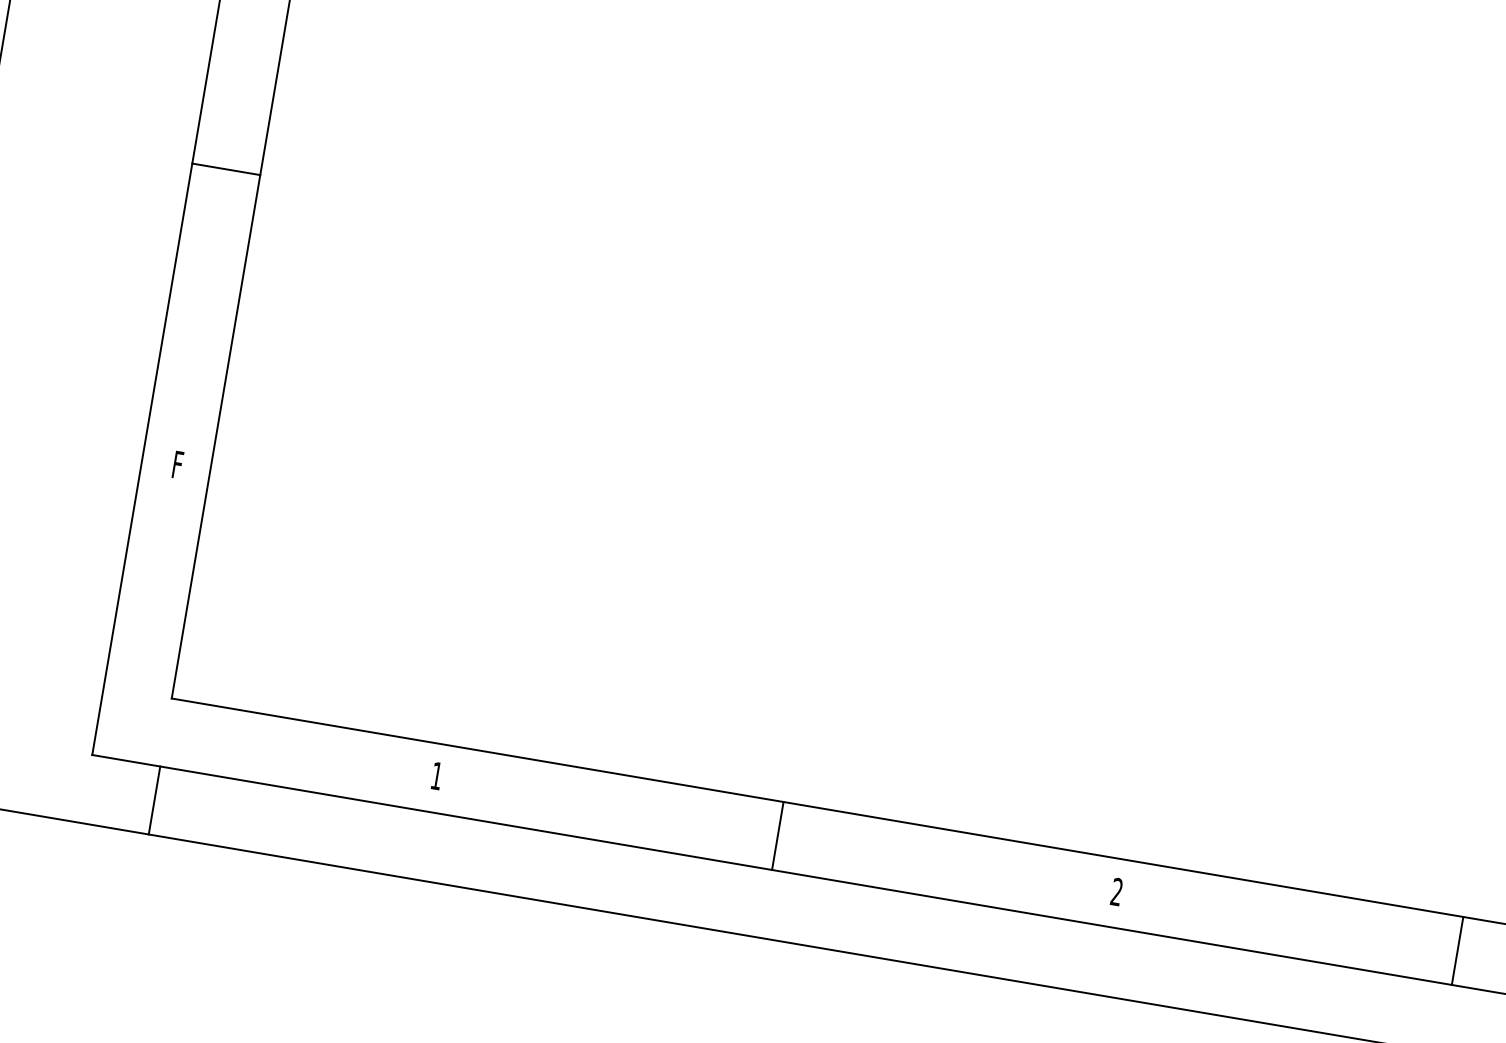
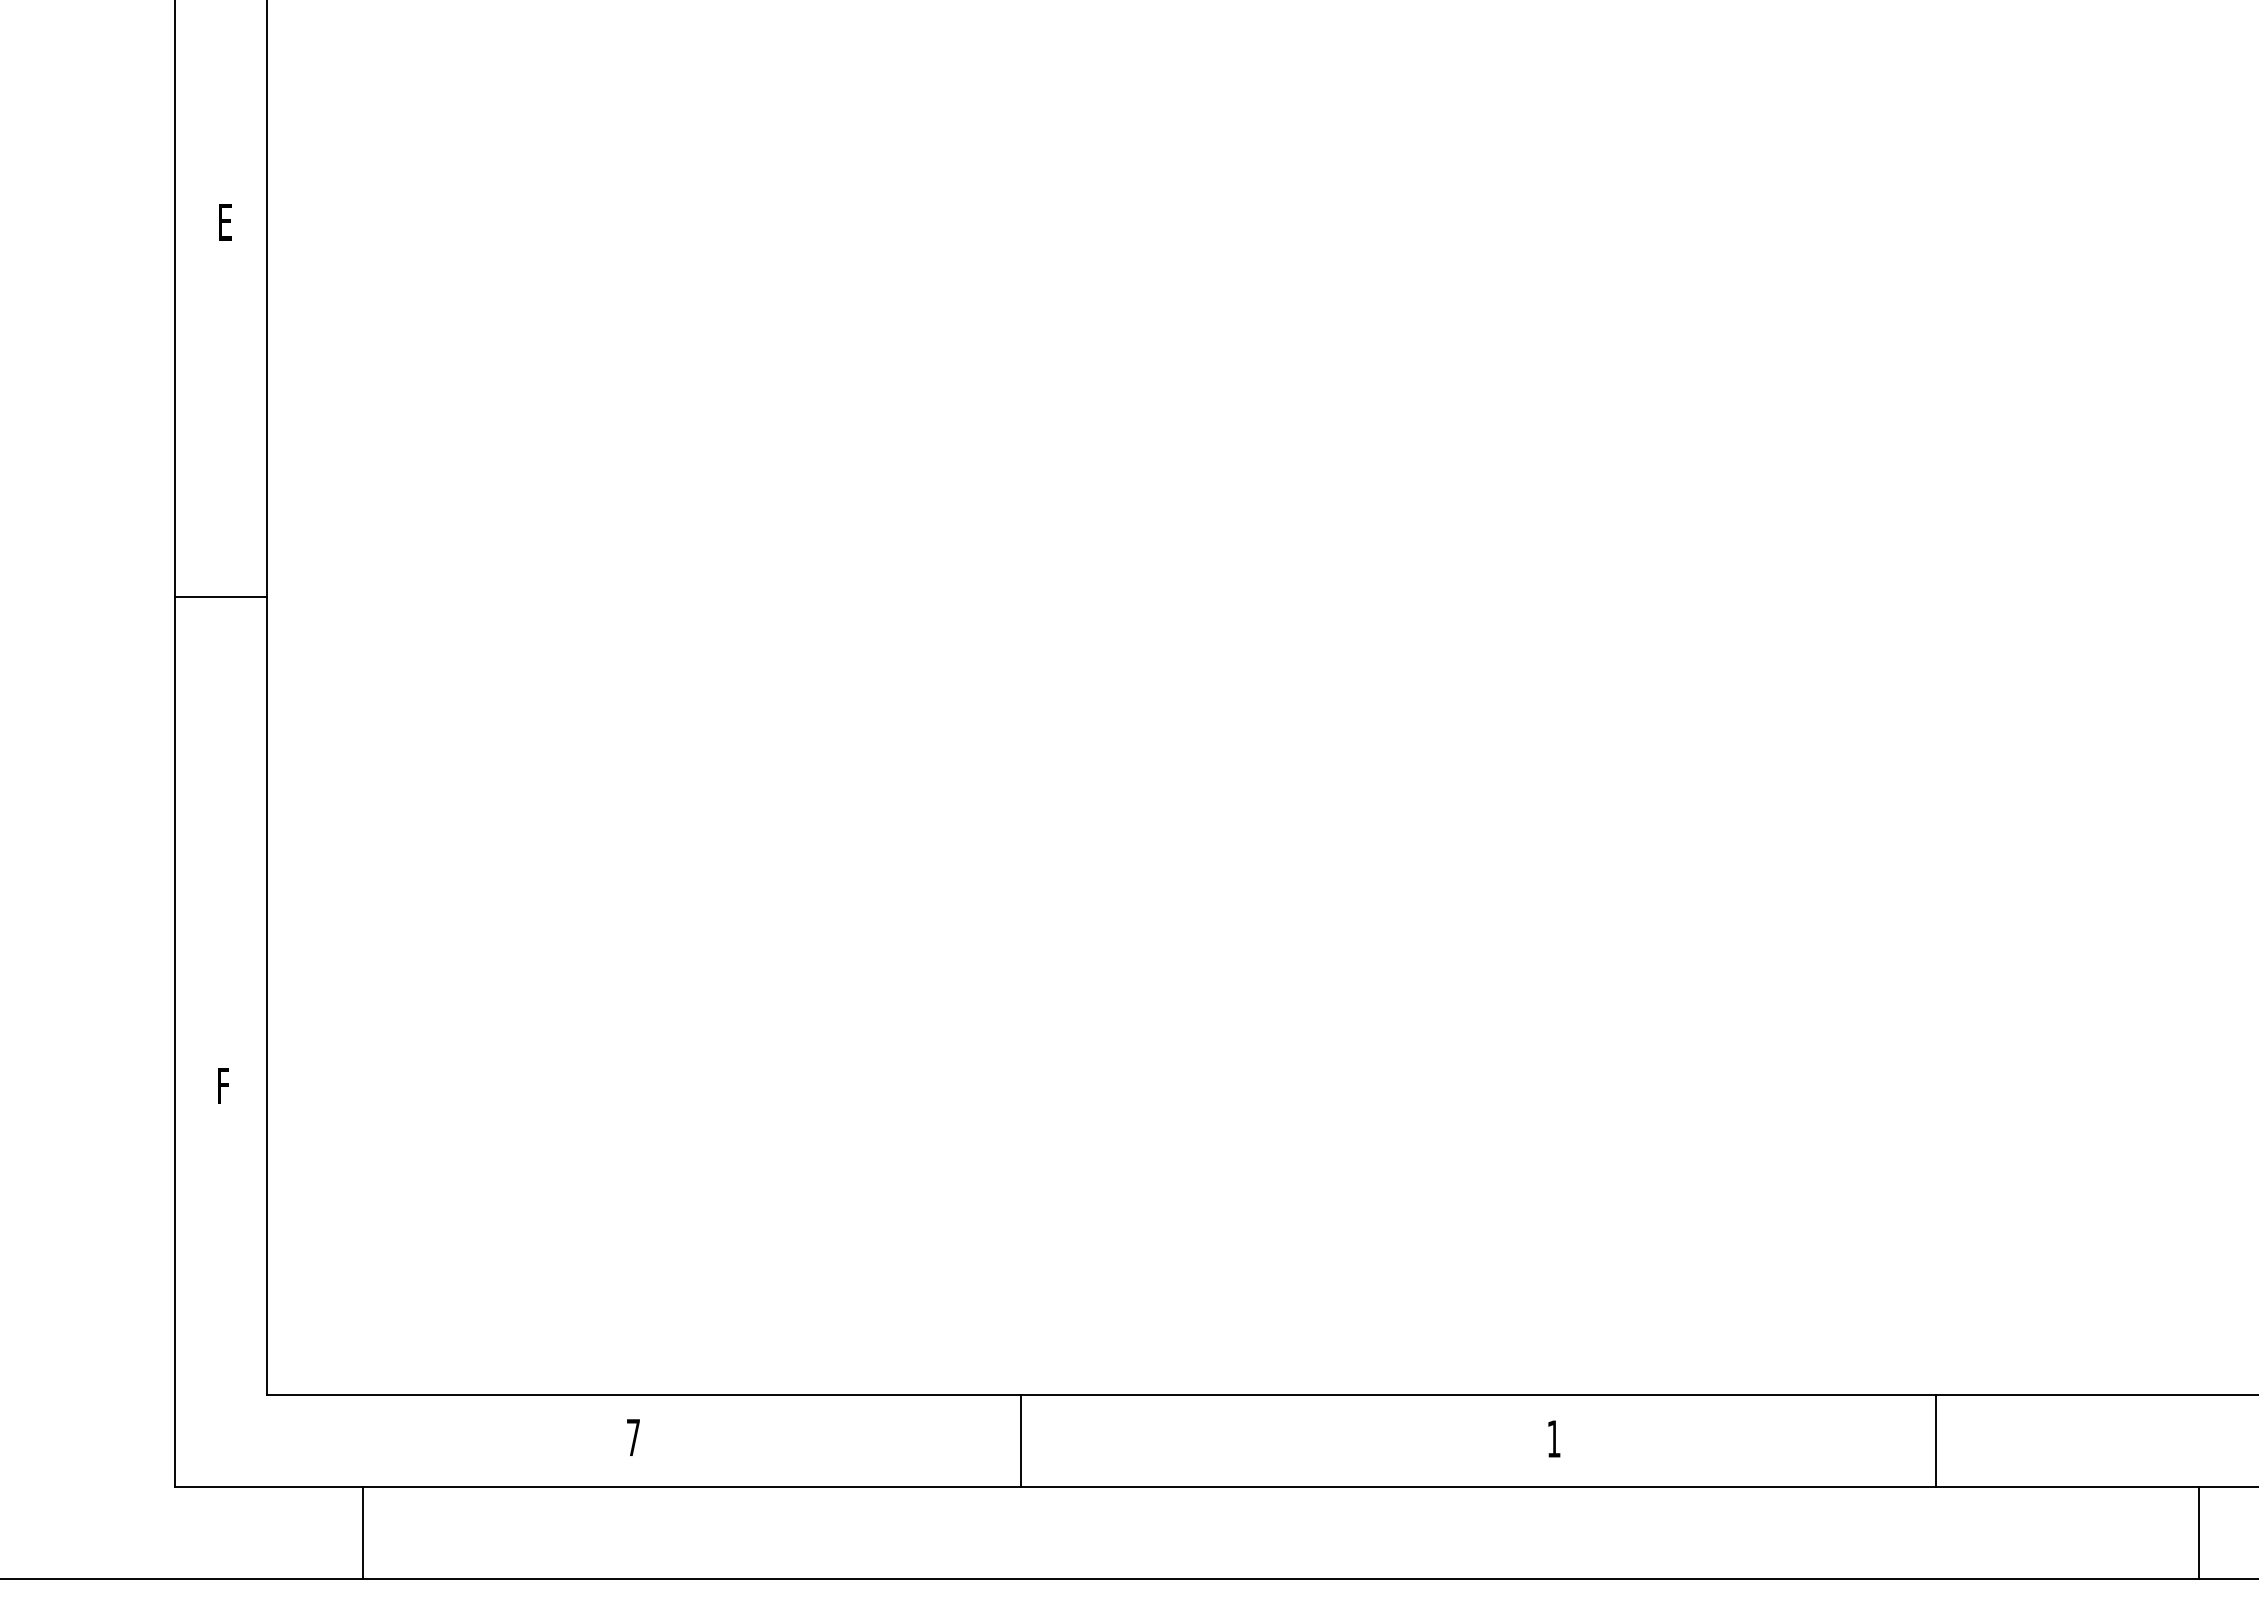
line: (226, 169) -> (221, 597), moved
text: (436, 775) -> (633, 1437), 1 -> 7
line: (154, 800) -> (363, 1532), moved
line: (777, 835) -> (1021, 1440), moved
text: (1116, 891) -> (1553, 1438), 2 -> 1
line: (1457, 950) -> (1936, 1440), moved

